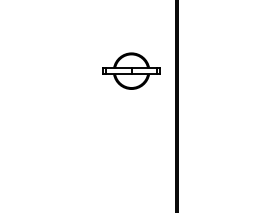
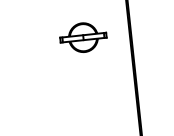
part: (131, 70) -> (83, 37), moved

